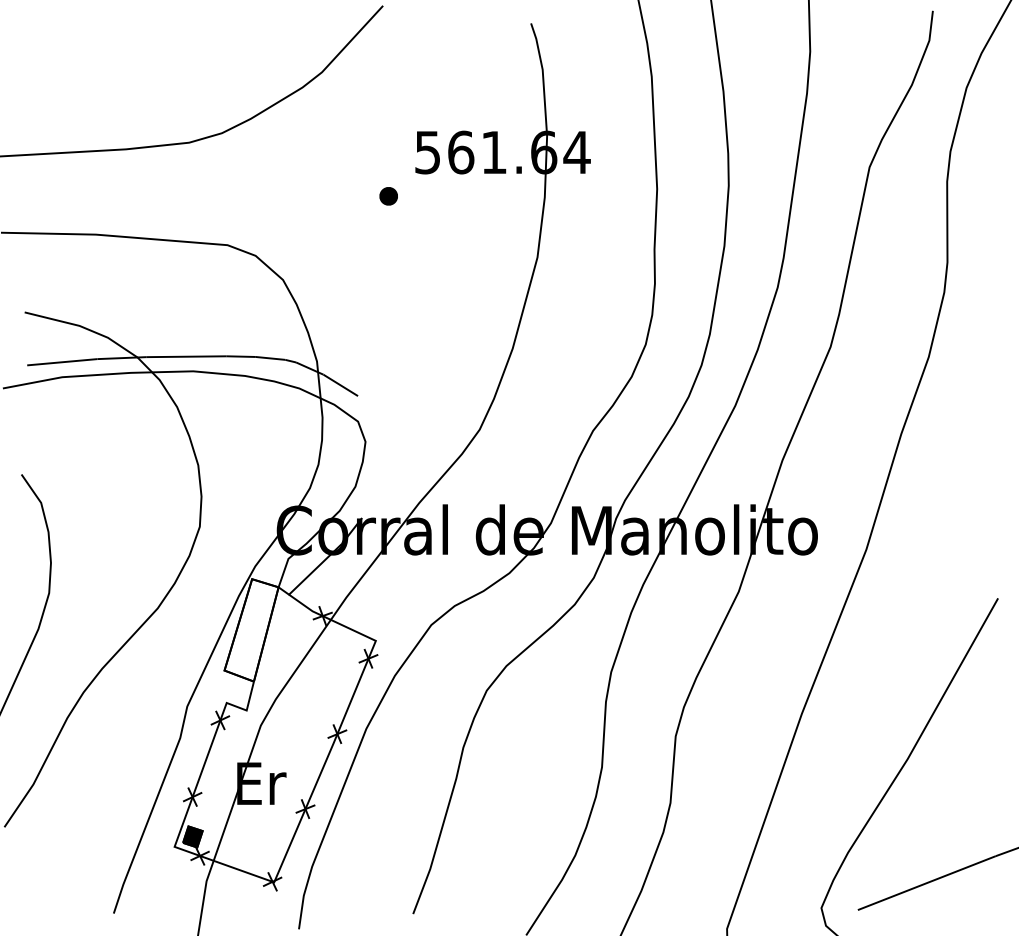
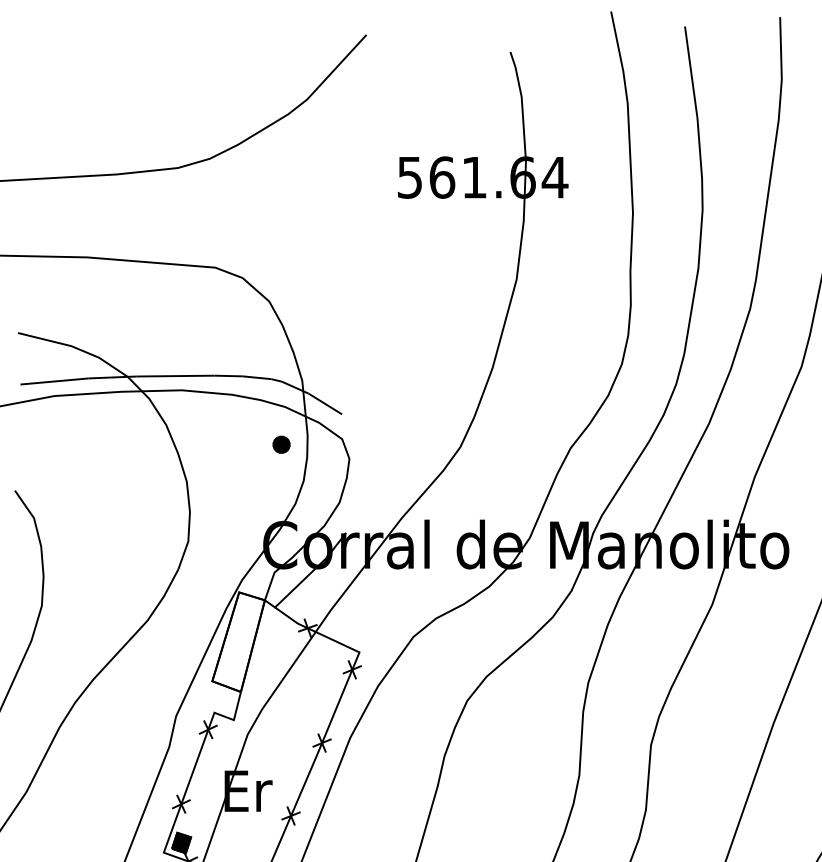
part: (388, 196) -> (281, 444), moved

